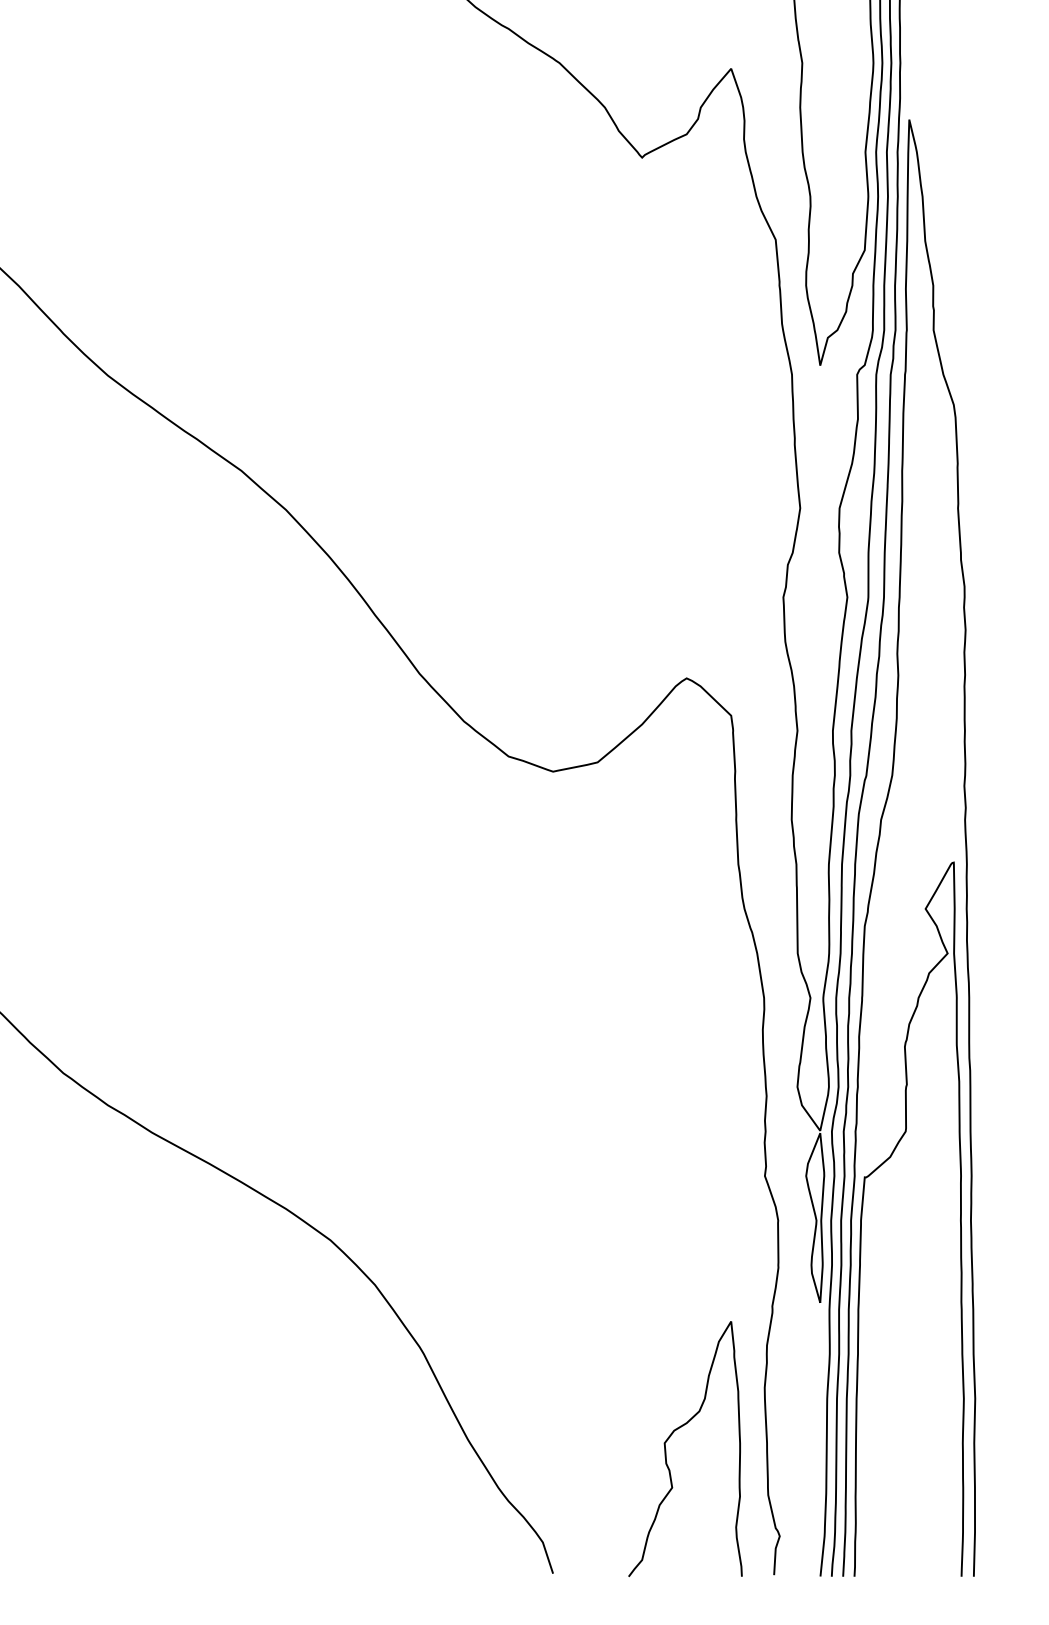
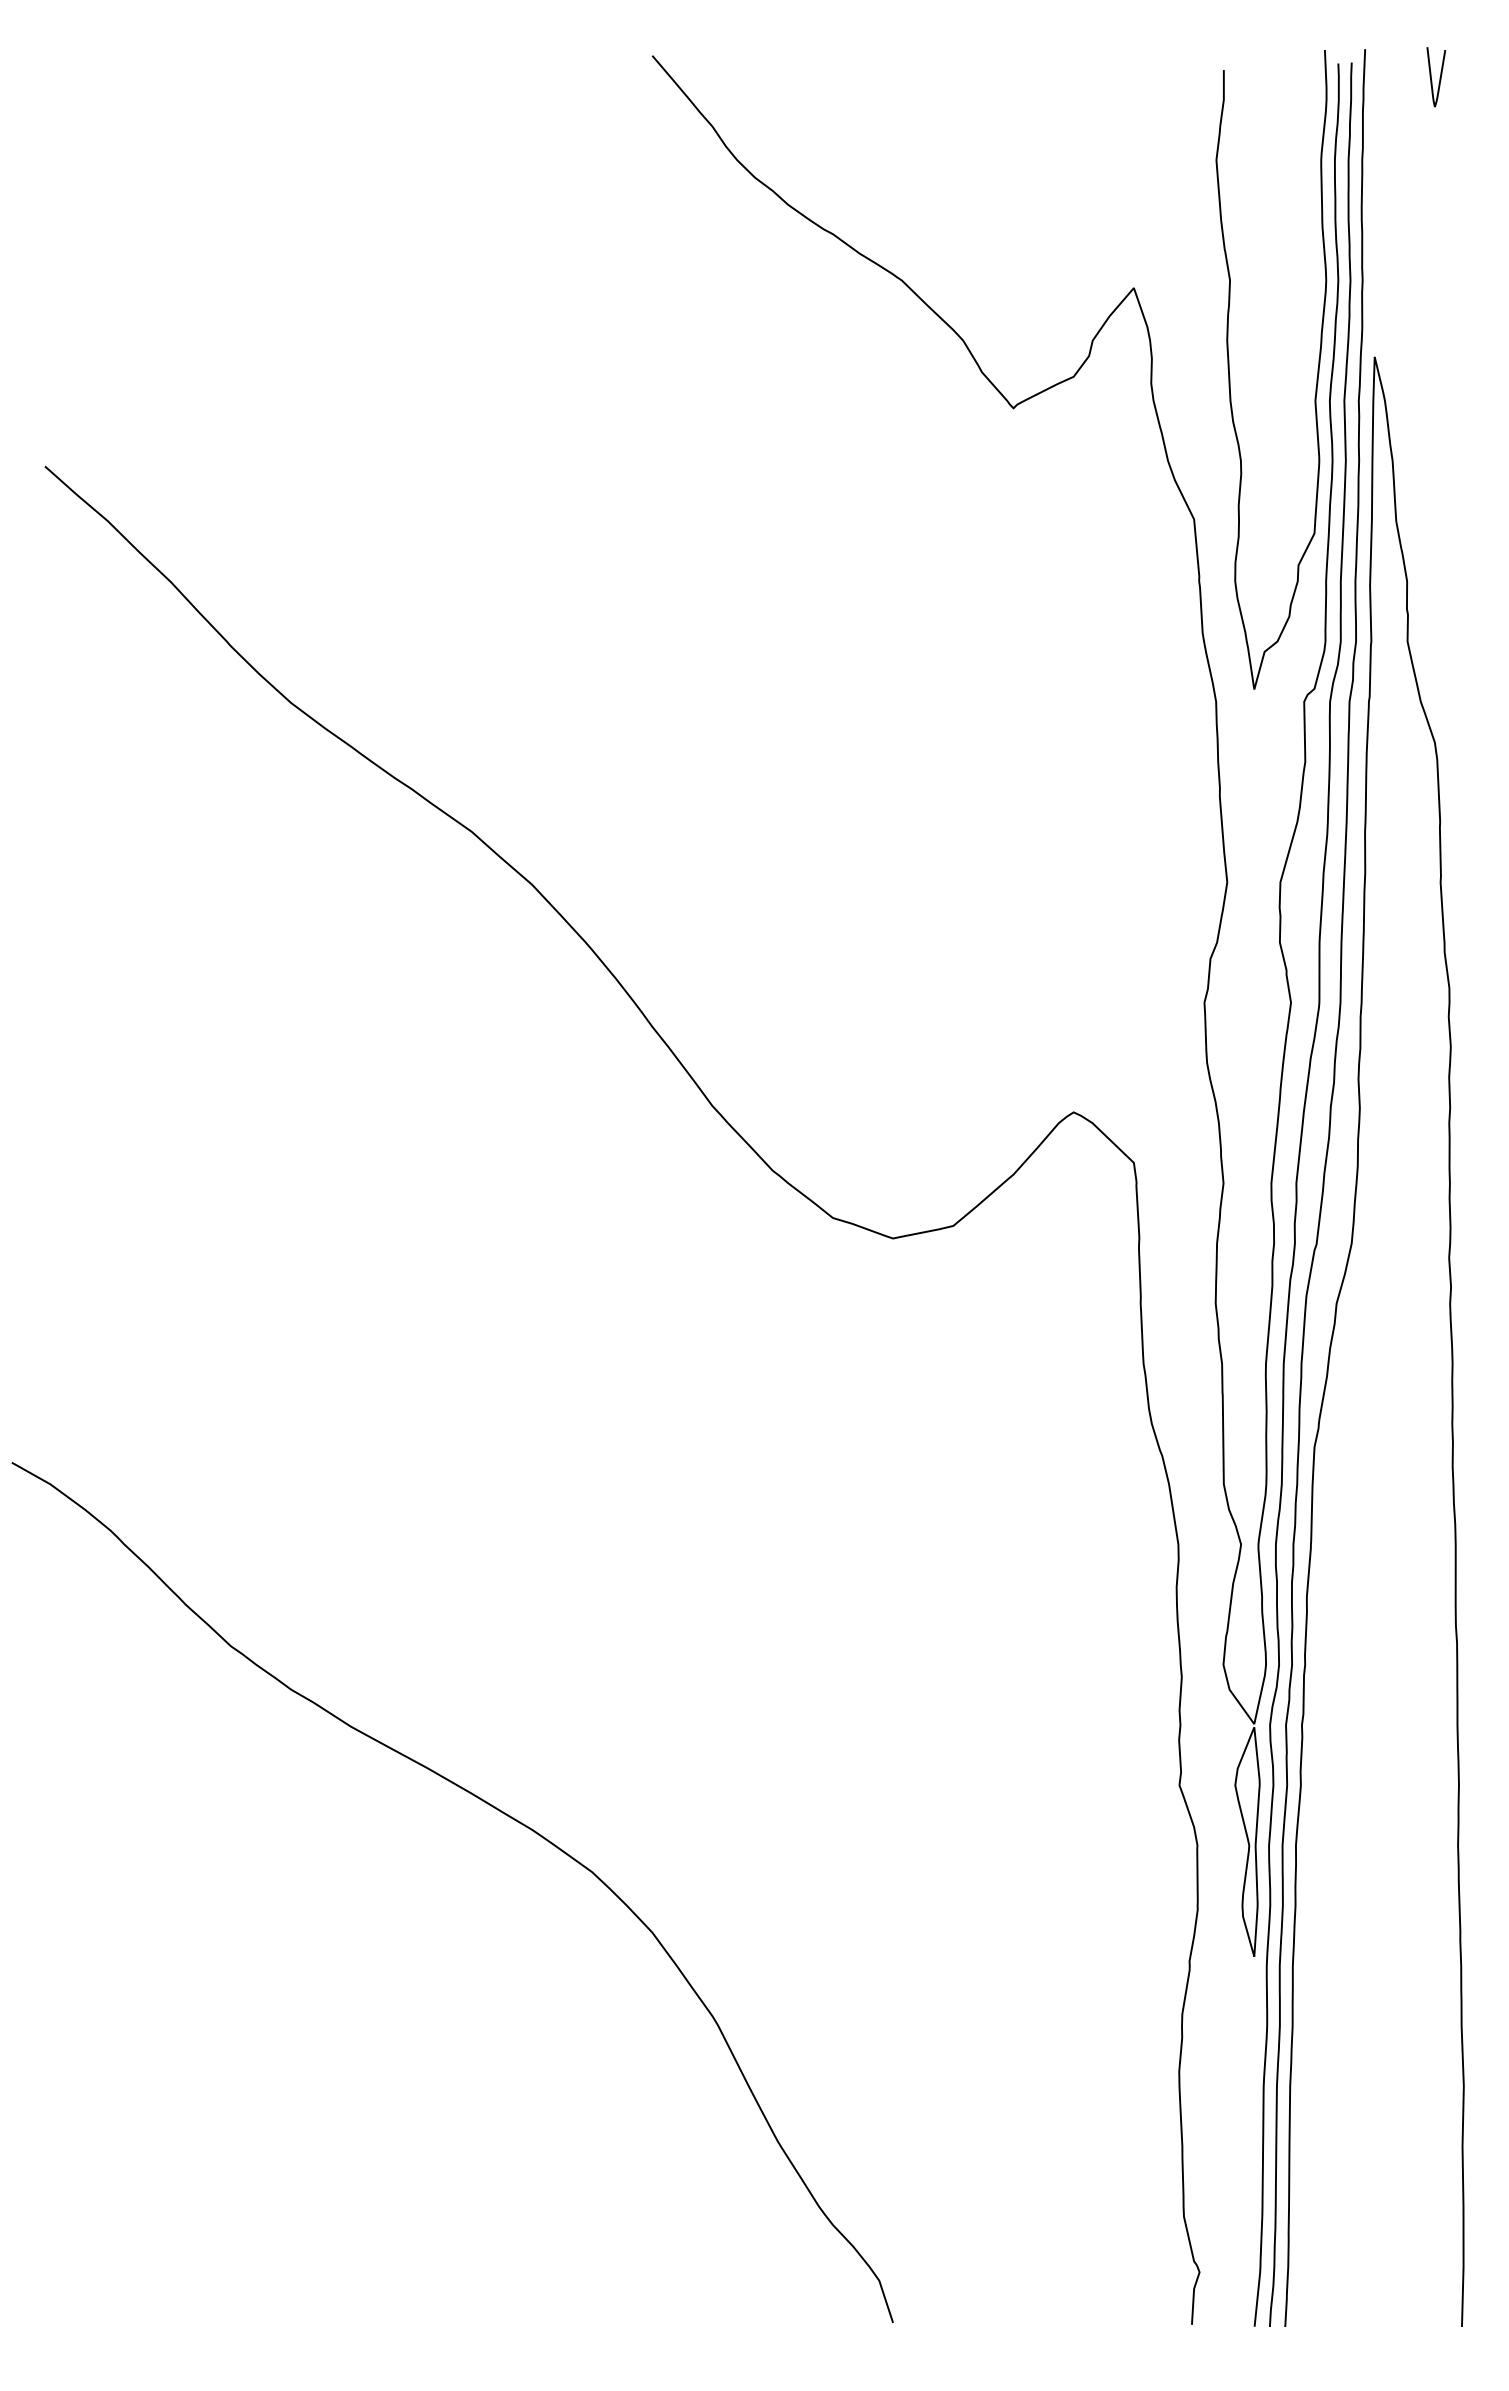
curve: (862, 1213) -> (1311, 1836), removed
curve: (670, 1437) -> (1051, 2138), removed

